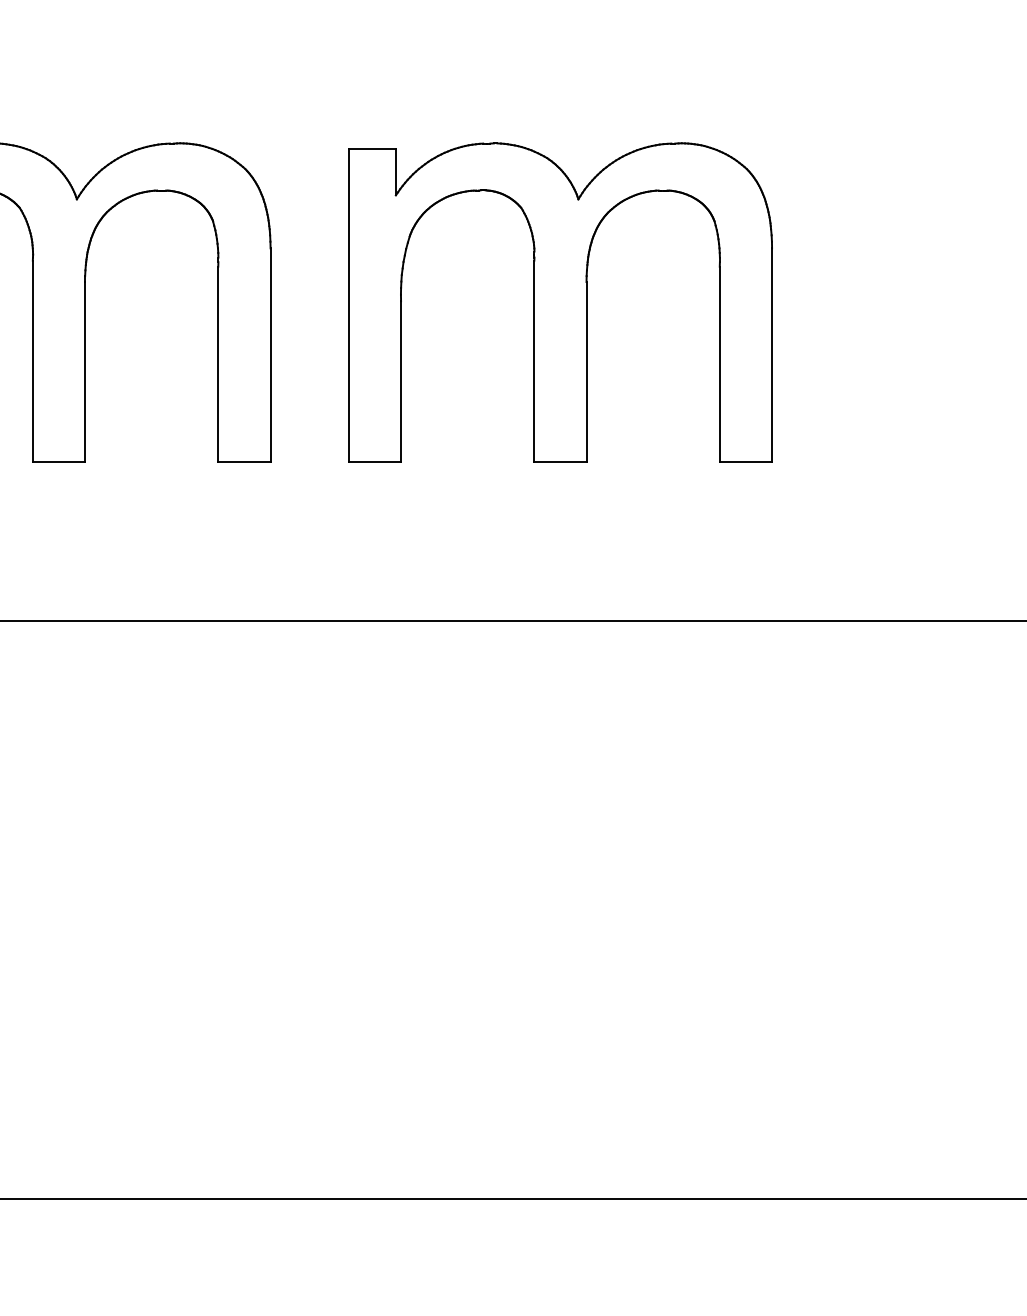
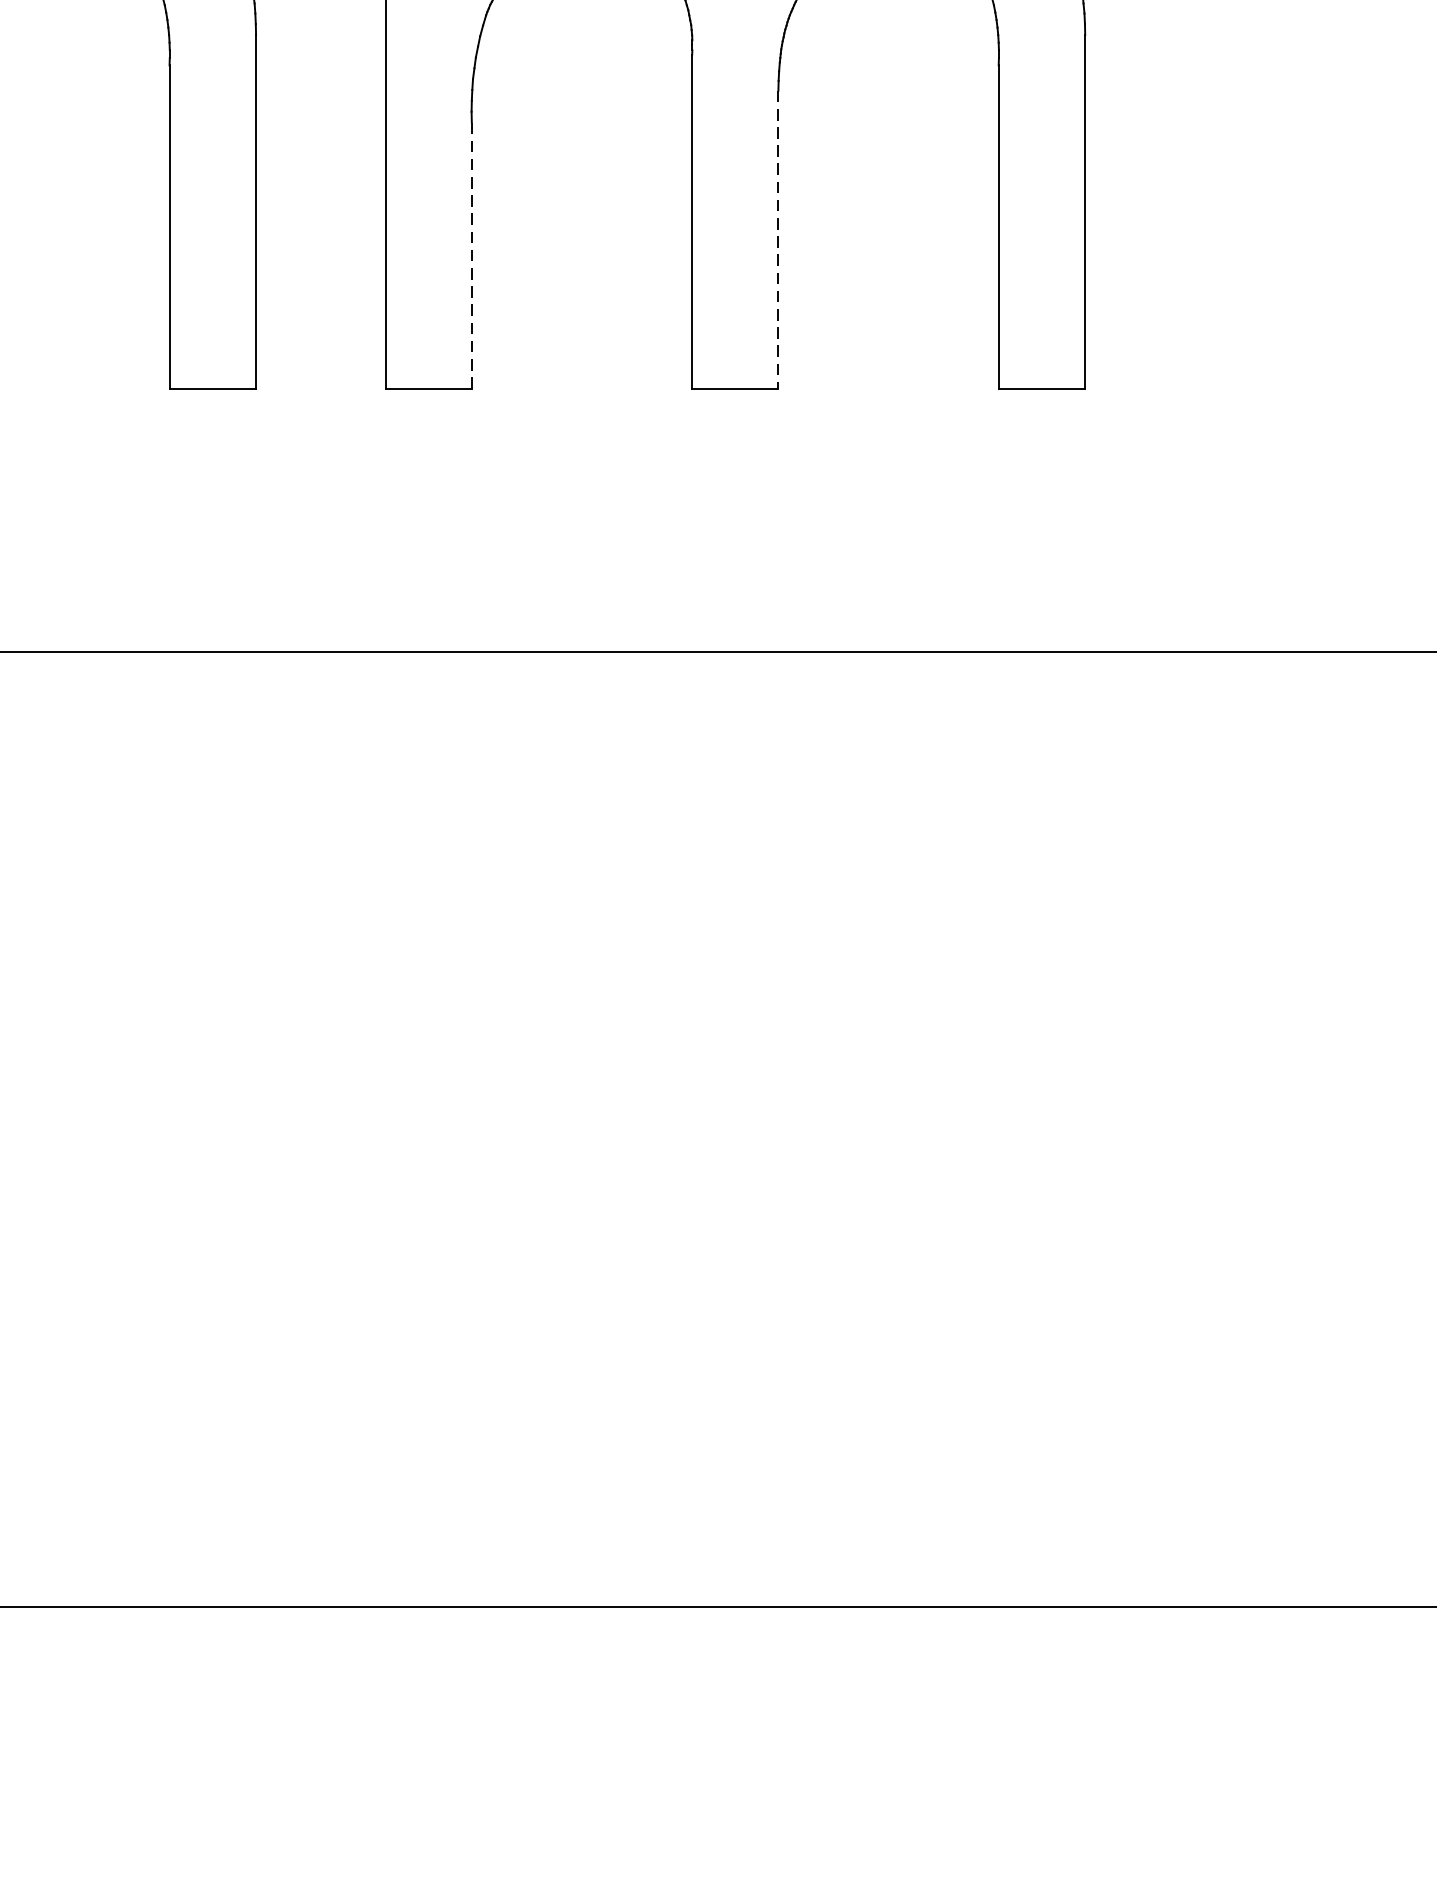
line: (586, 372) -> (778, 240), solid -> dashed
line: (401, 381) -> (472, 255), solid -> dashed

